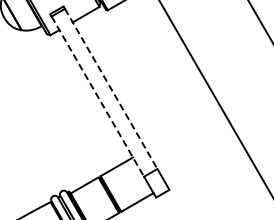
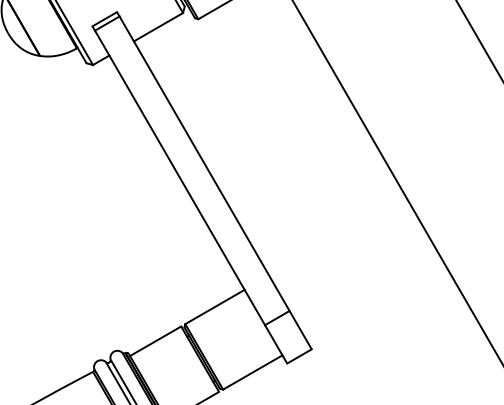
line: (111, 89) -> (205, 164), dashed -> solid
line: (98, 97) -> (181, 179), dashed -> solid

